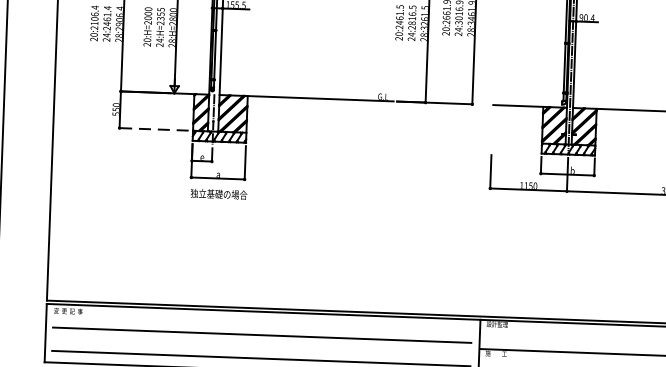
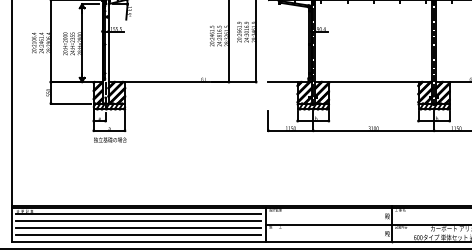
line: (153, 129) -> (70, 103), dashed -> solid
line: (262, 323) -> (138, 214), added
line: (261, 347) -> (138, 228), added

